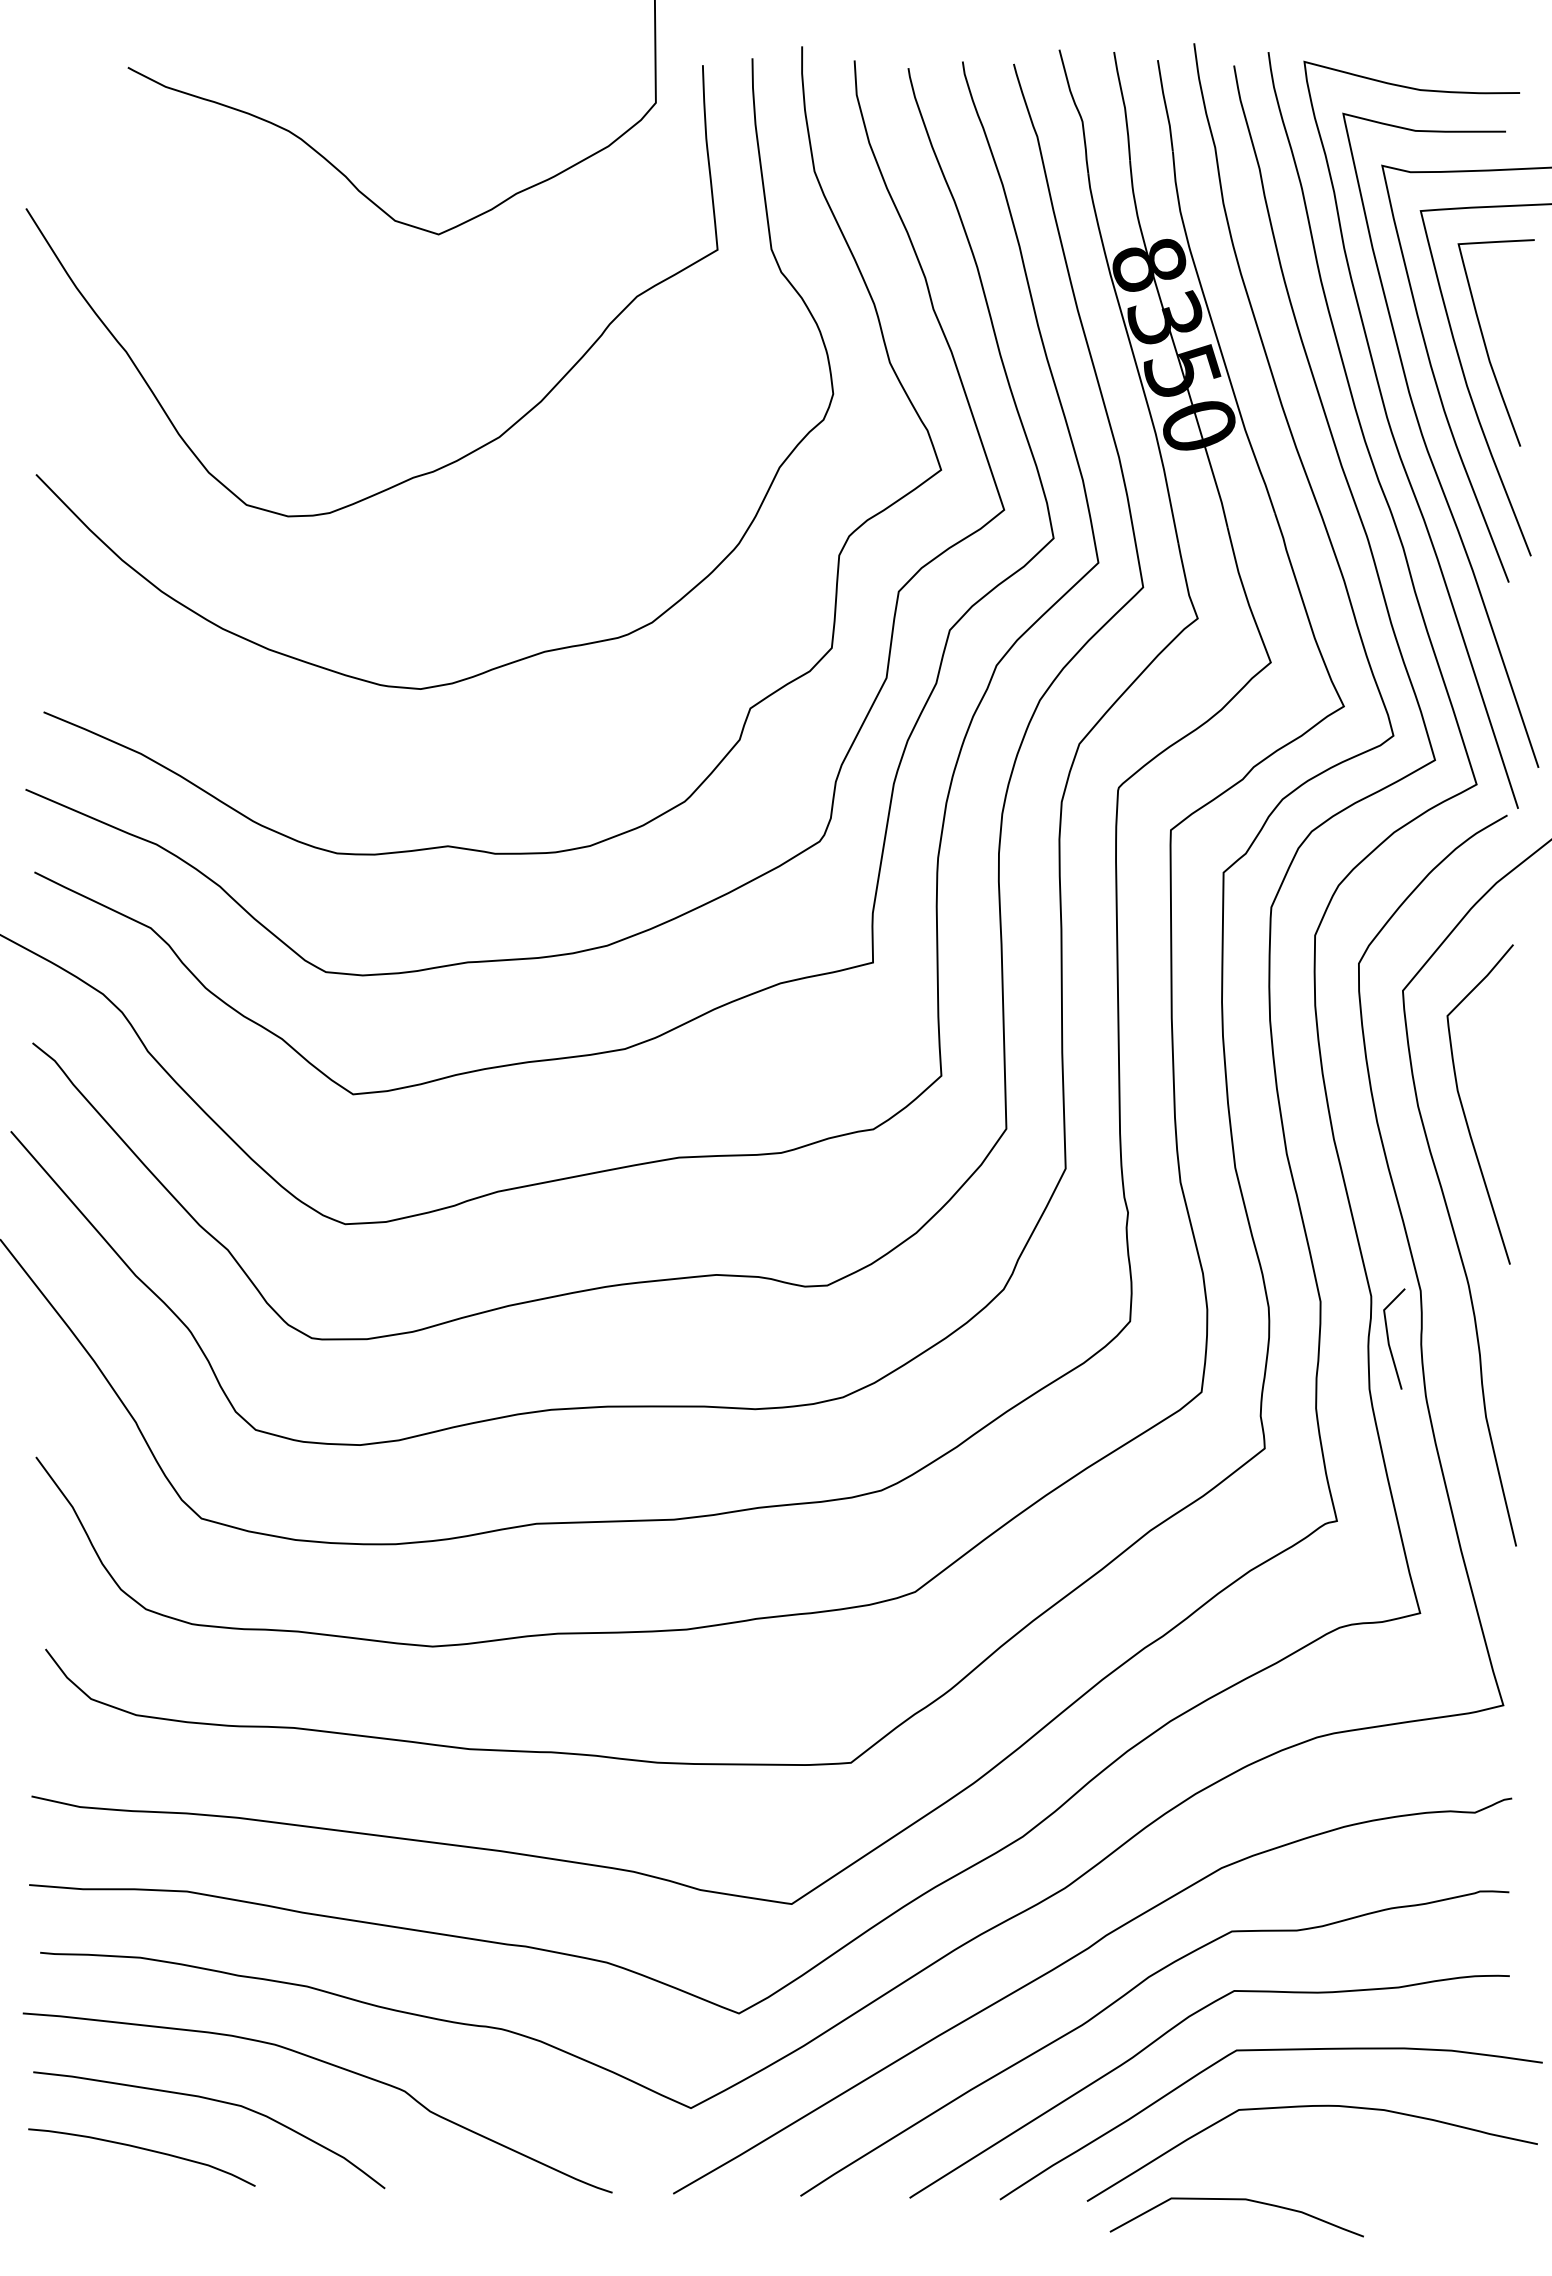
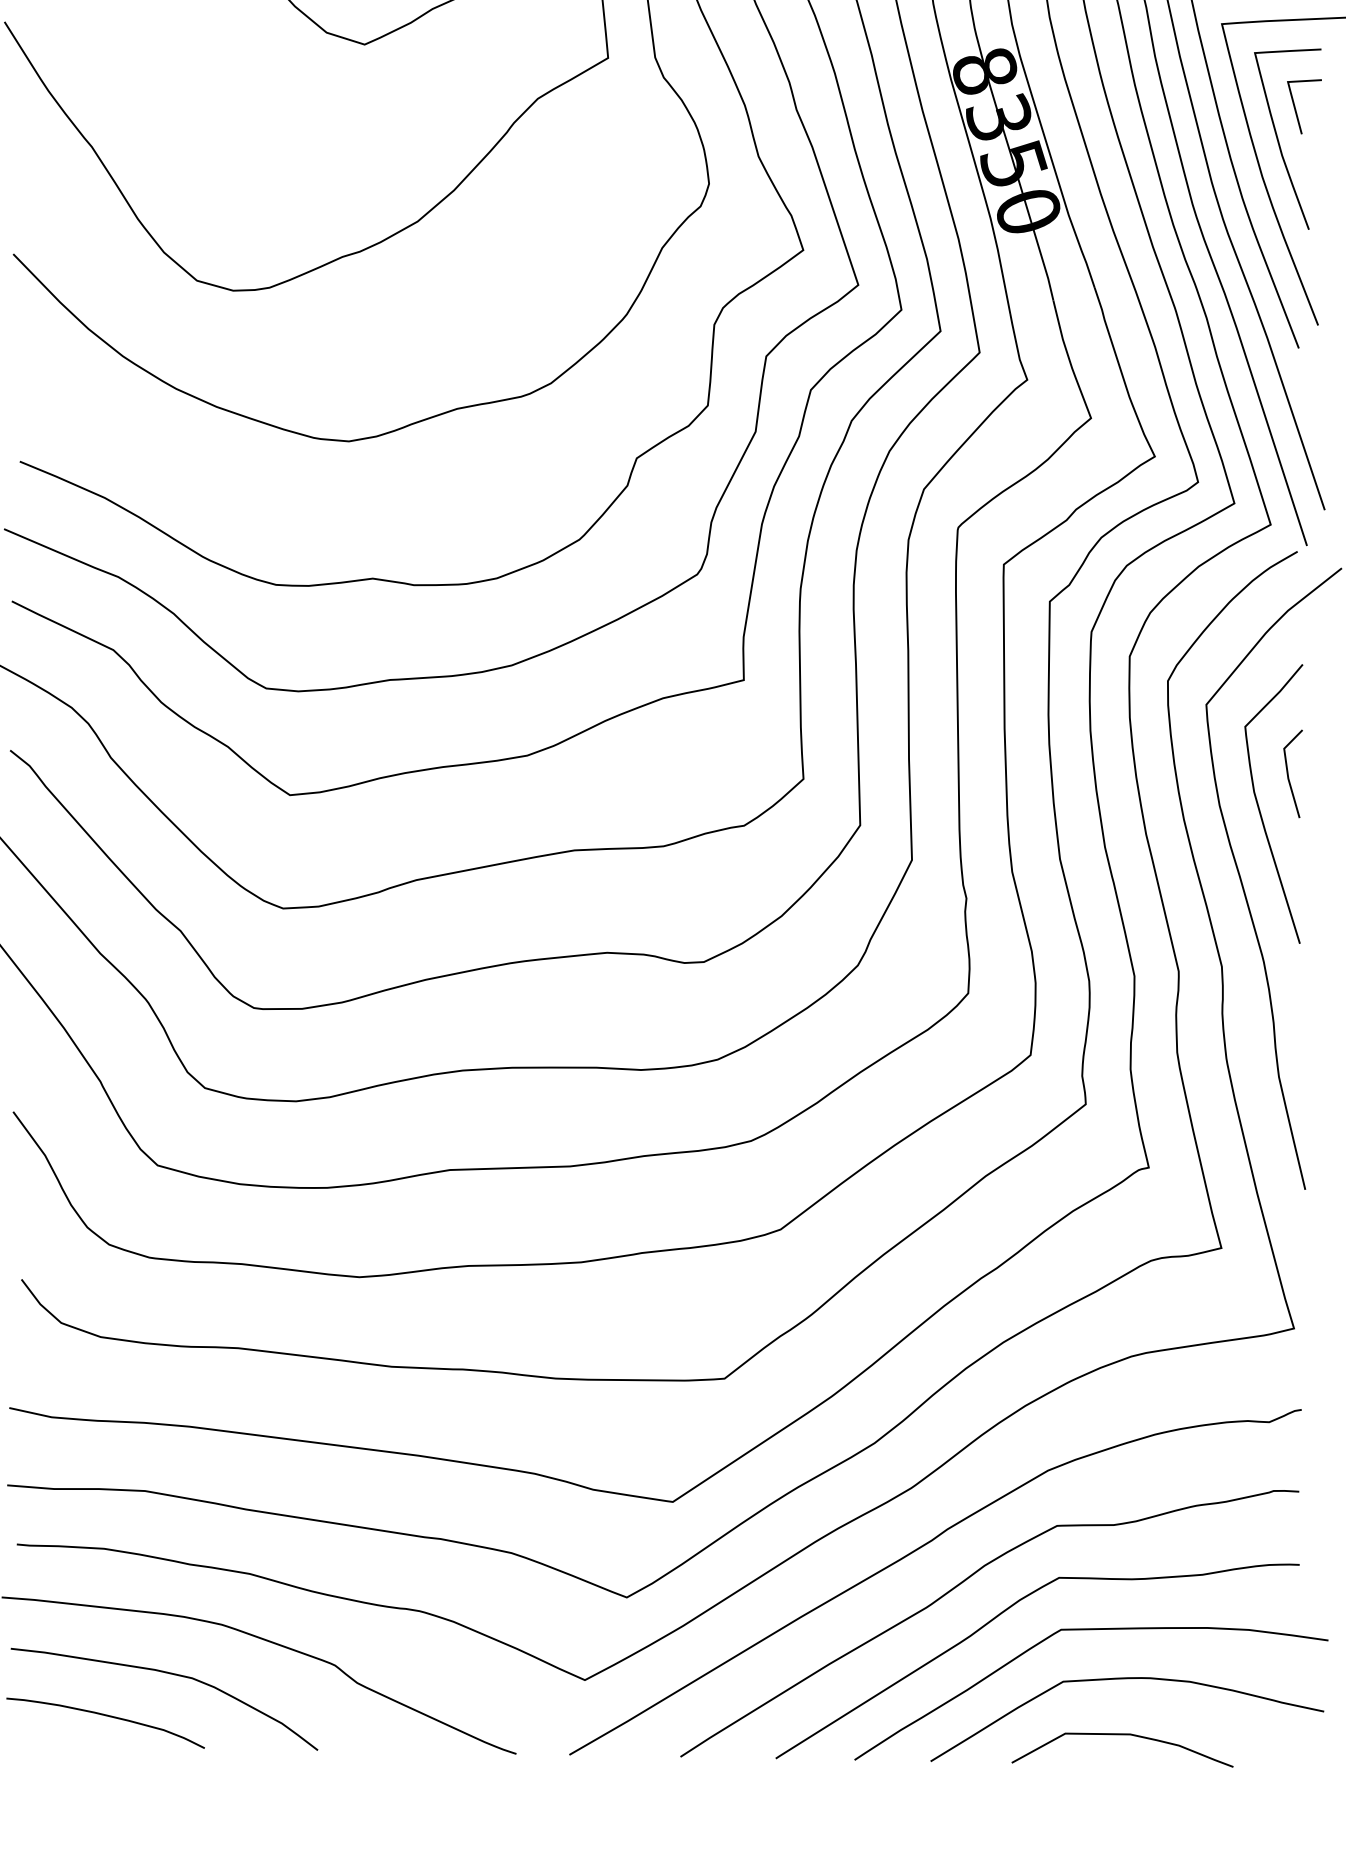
line: (1505, 307) -> (1295, 108), added
line: (1389, 1339) -> (1288, 774), moved
curve: (1236, 2200) -> (1122, 1735), moved

